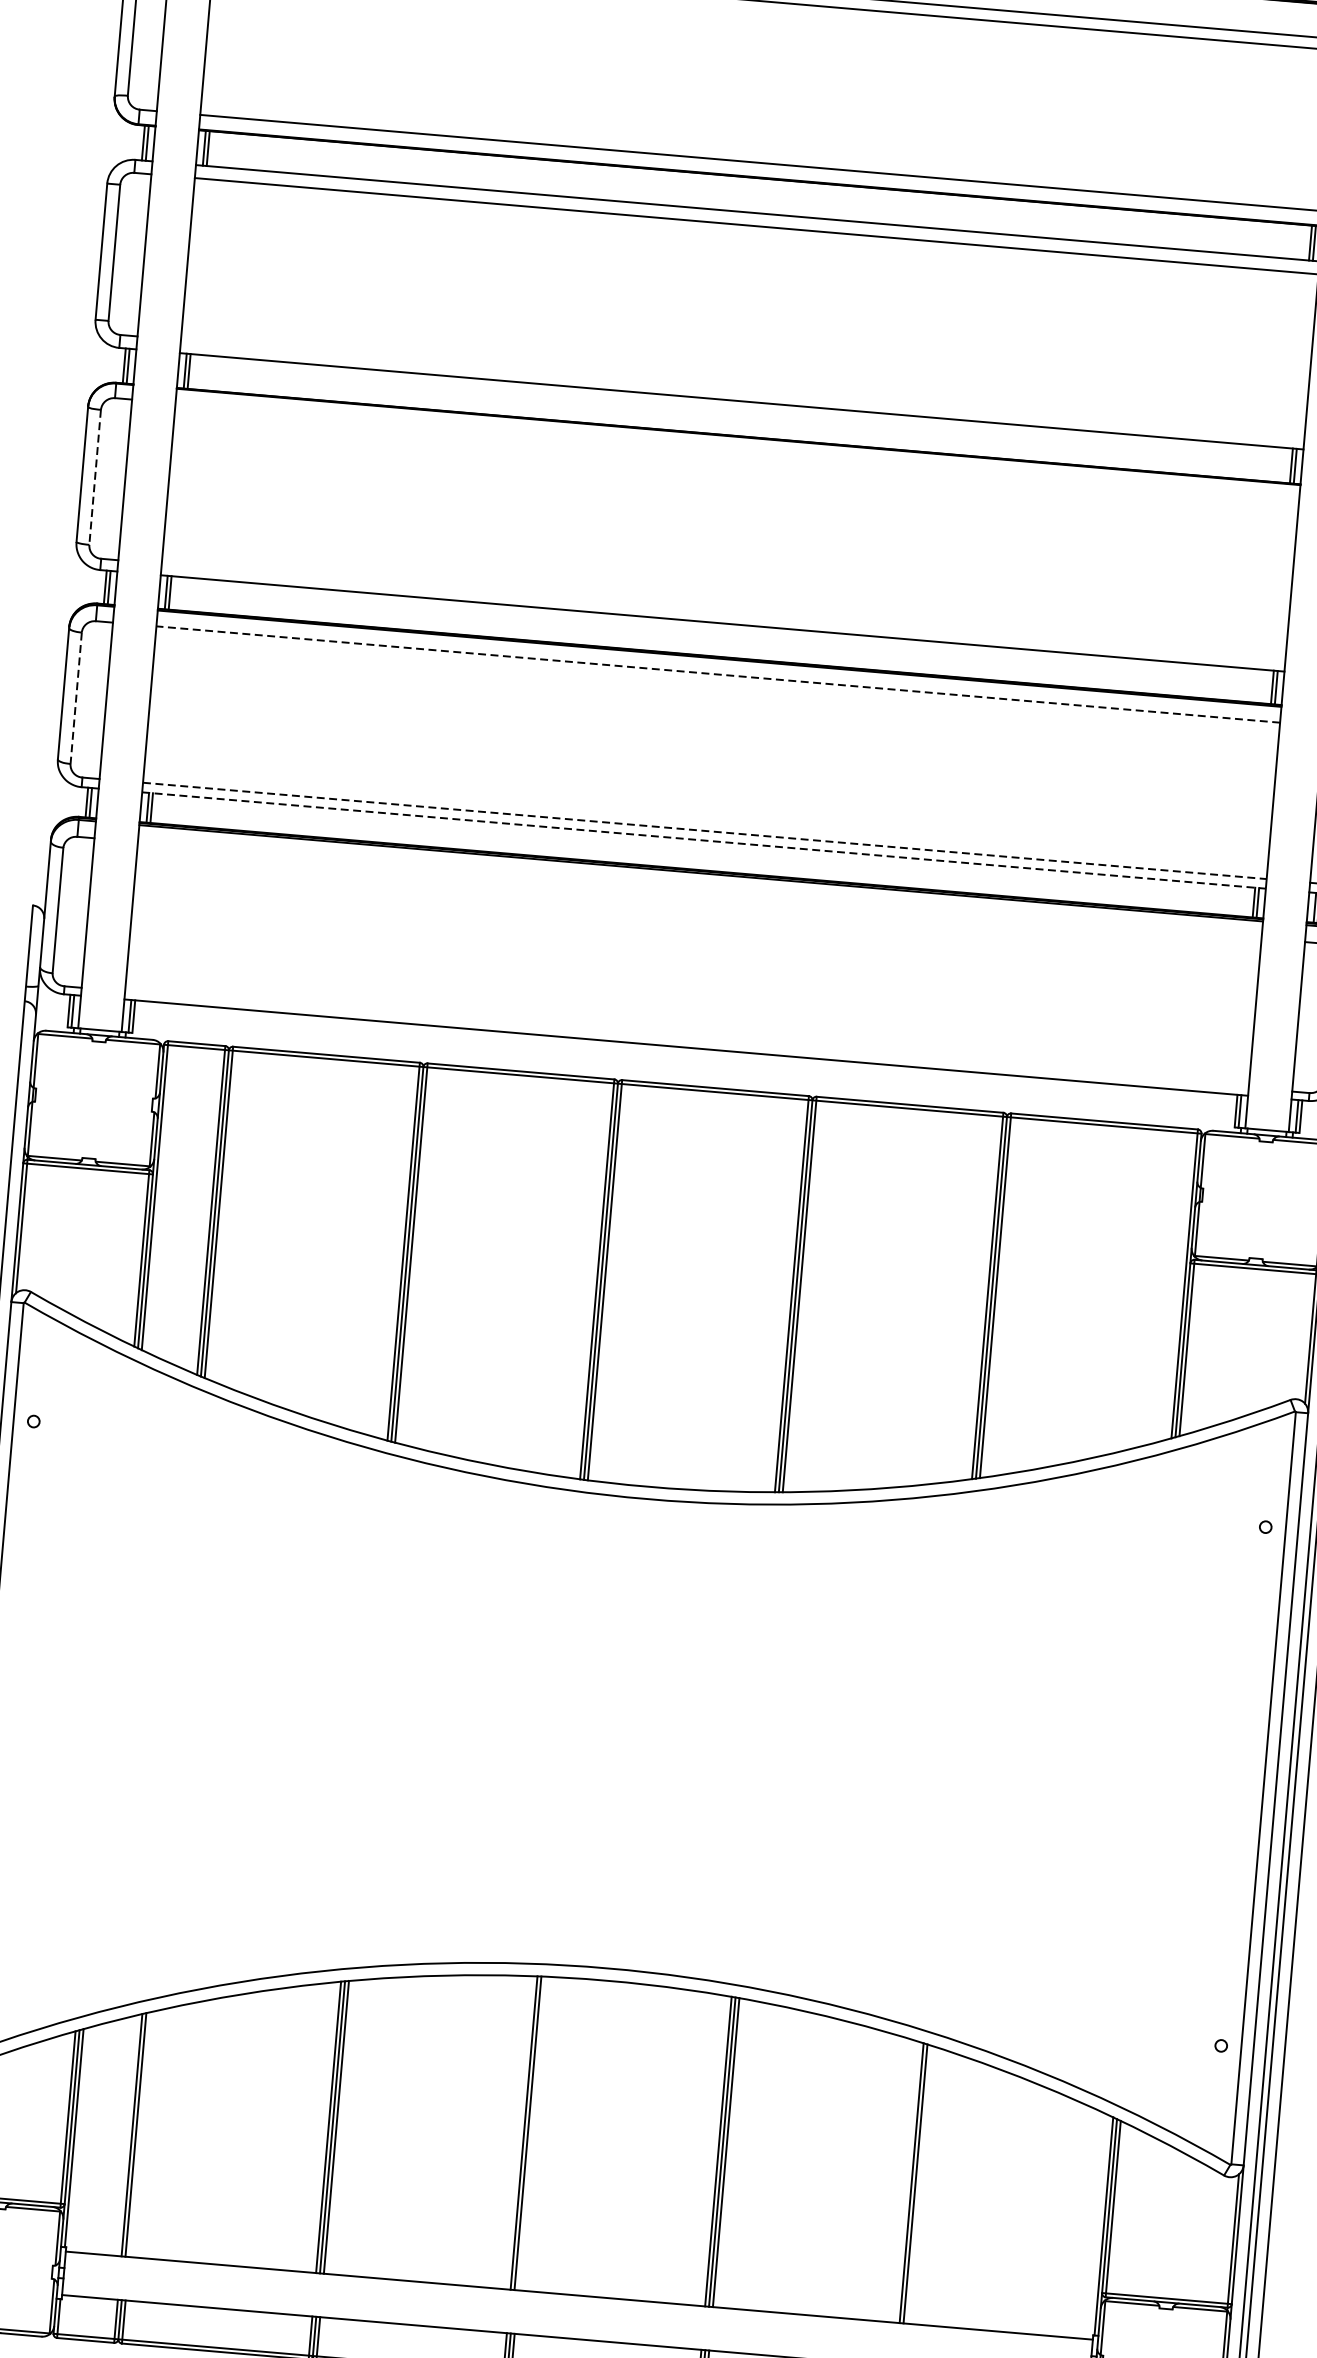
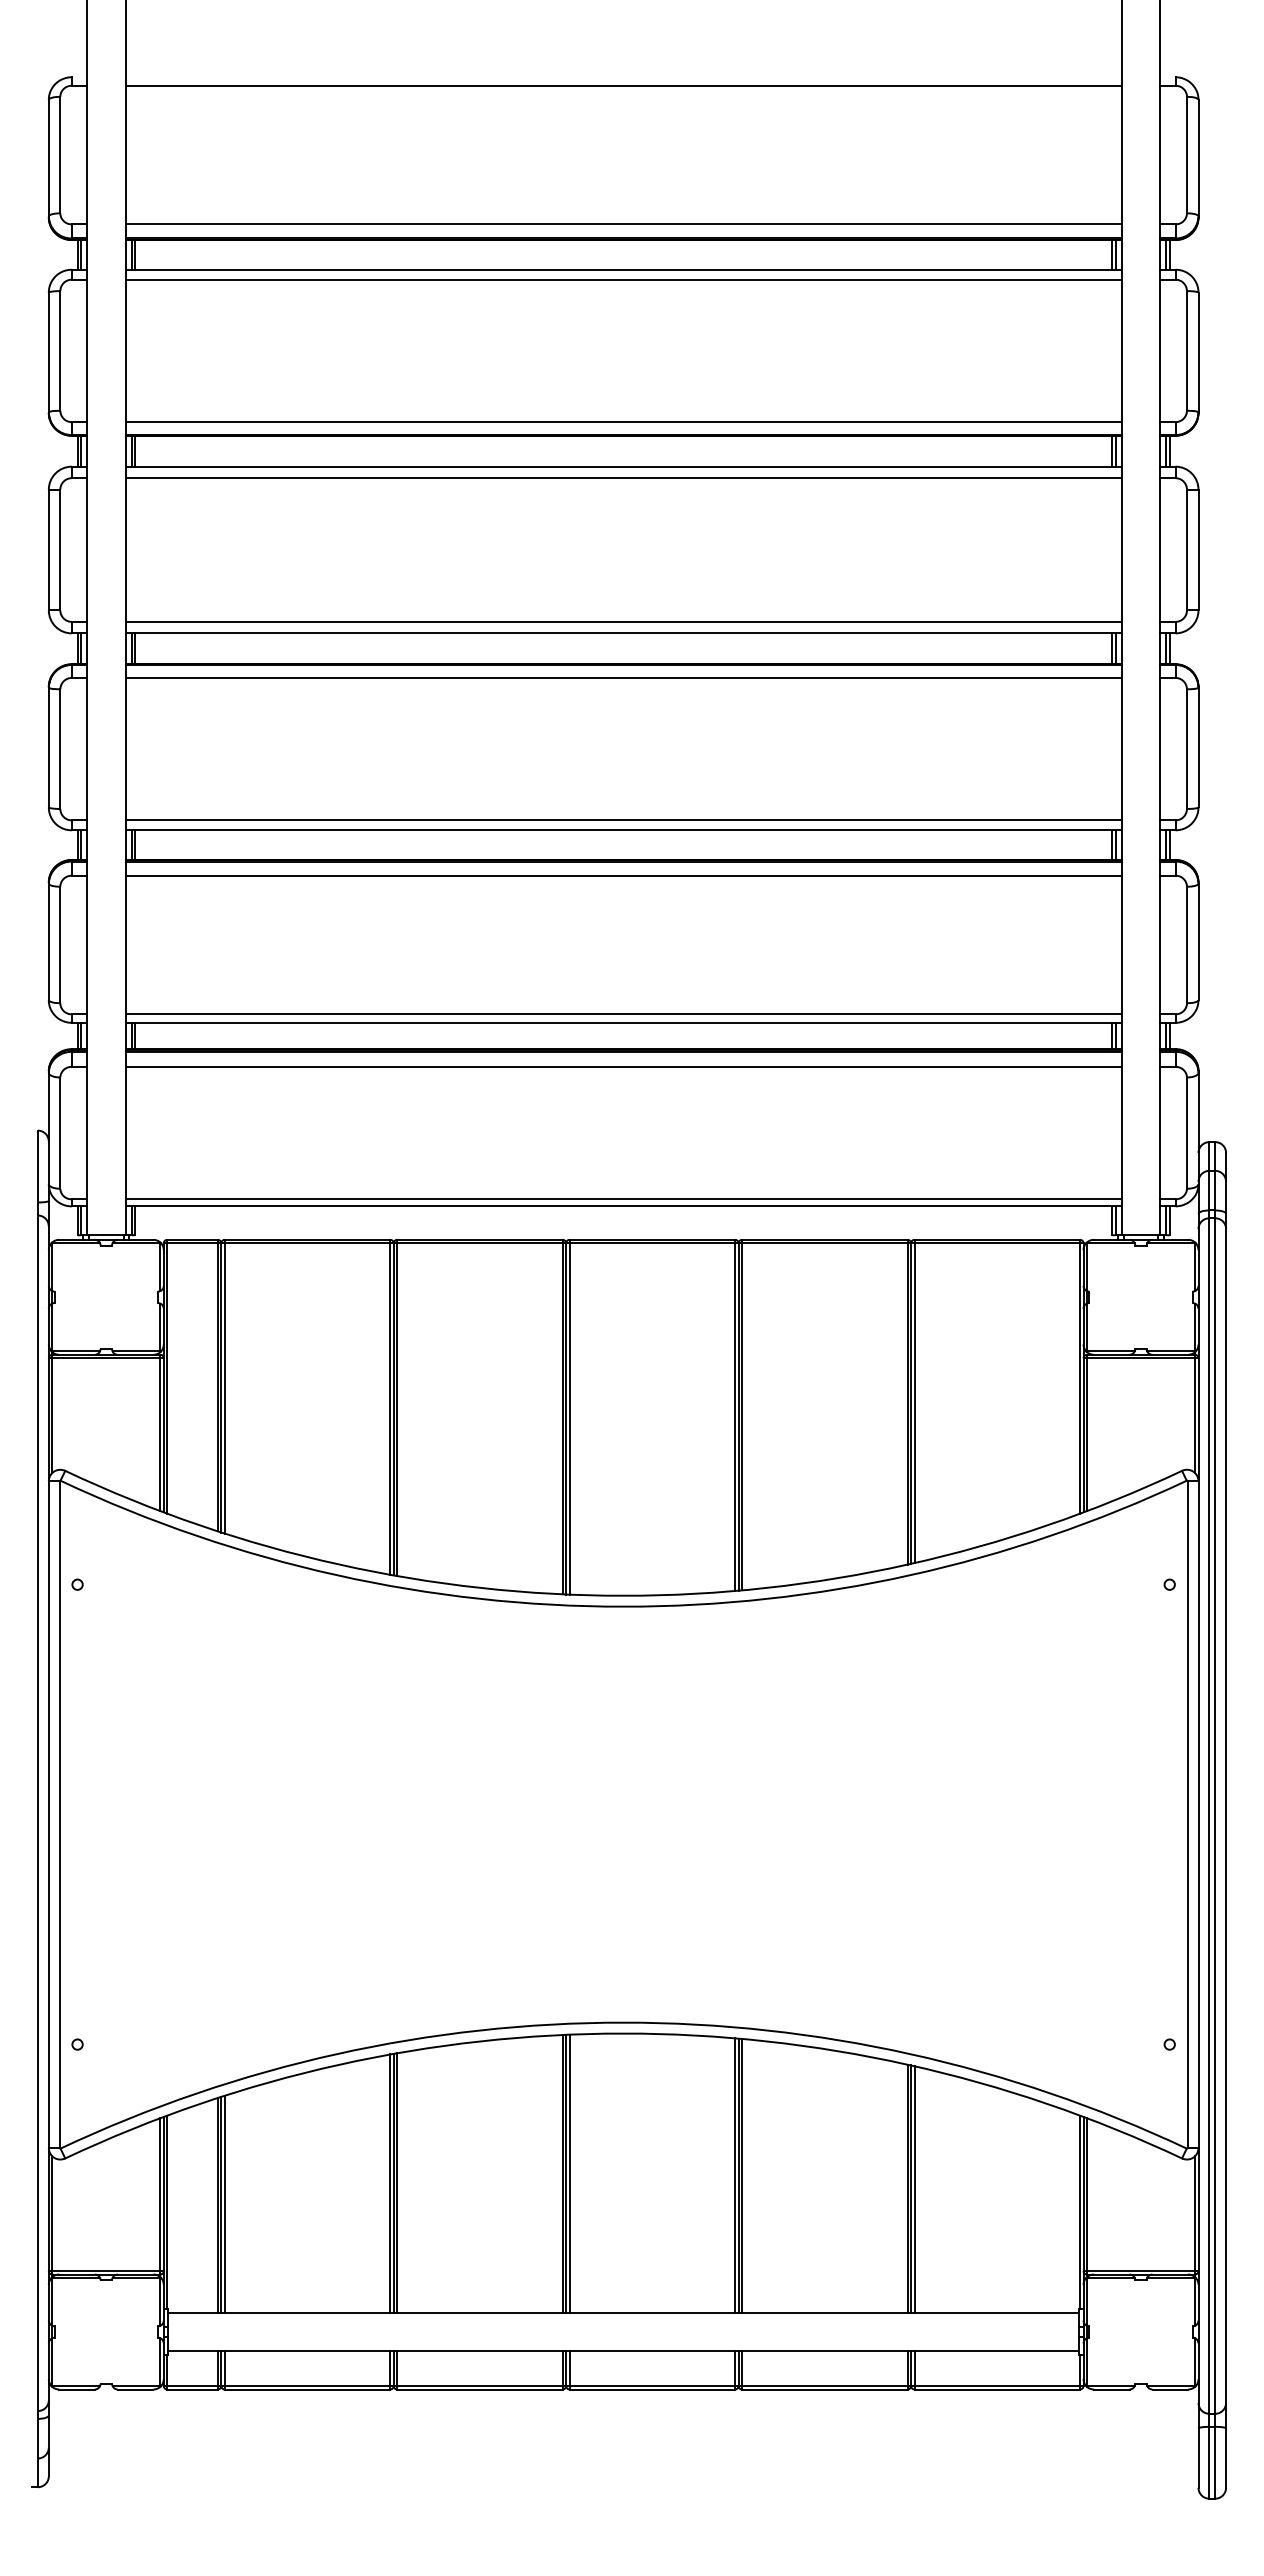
line: (742, 387) -> (623, 621), added
line: (737, 451) -> (623, 677), added
line: (95, 477) -> (60, 749), dashed -> solid
line: (723, 612) -> (623, 820), added
line: (718, 674) -> (623, 875), dashed -> solid
line: (76, 698) -> (60, 945), dashed -> solid
line: (705, 831) -> (624, 1014), dashed -> solid
line: (705, 840) -> (624, 1022), dashed -> solid
line: (699, 889) -> (623, 1066), added
line: (686, 1039) -> (623, 1199), added
line: (139, 2133) -> (224, 2203), added
line: (531, 2133) -> (569, 2173), added
line: (919, 2184) -> (914, 2189), added

